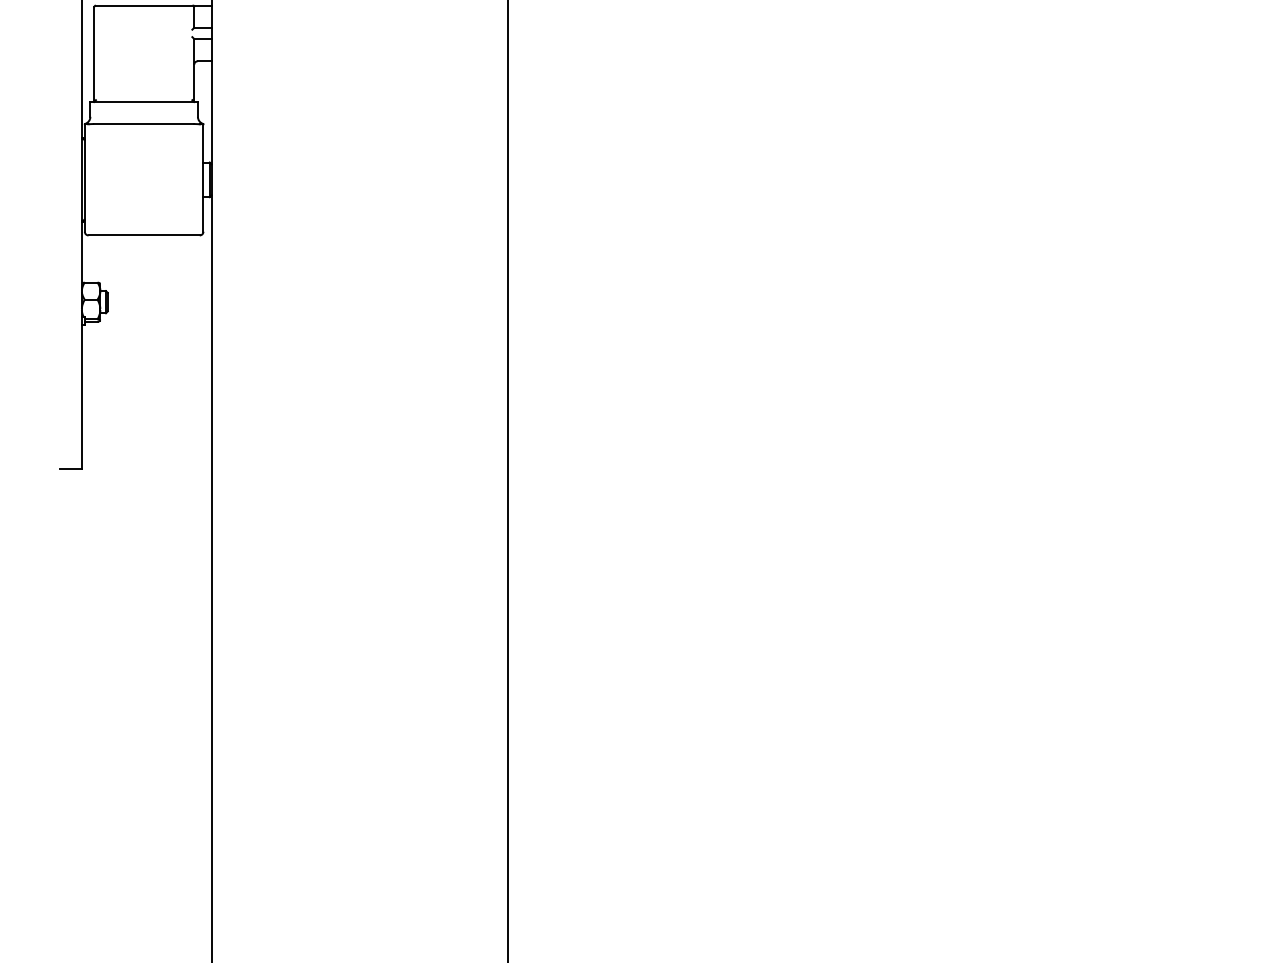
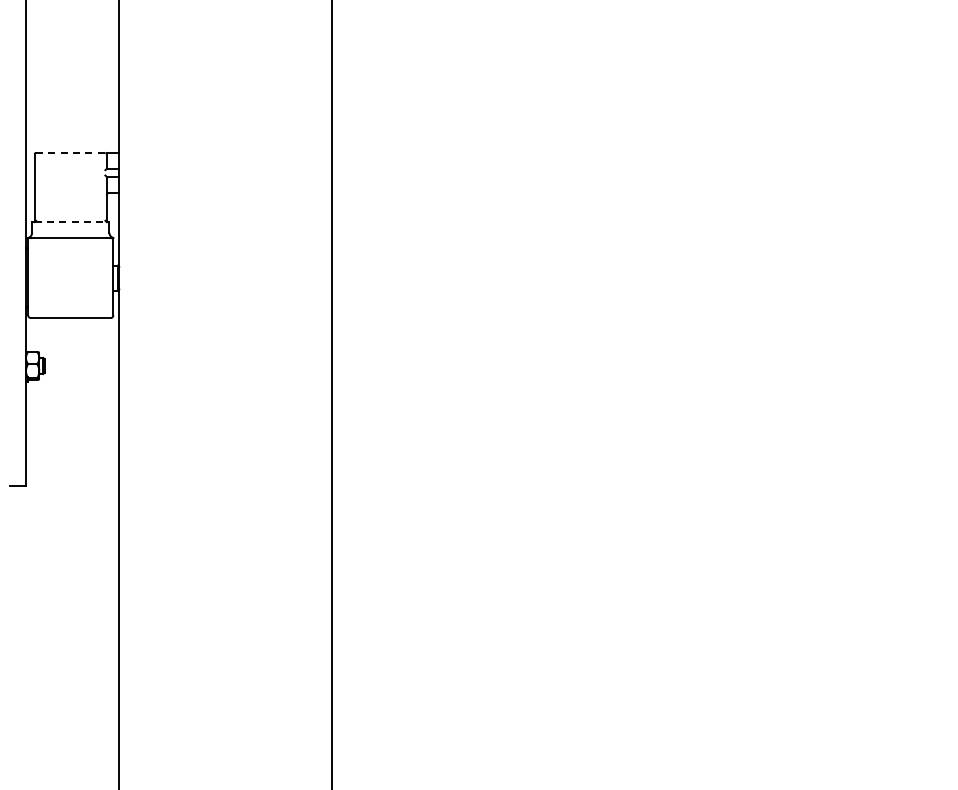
line: (143, 5) -> (70, 152), solid -> dashed
line: (143, 102) -> (70, 222), solid -> dashed

